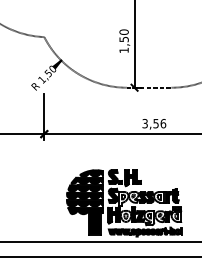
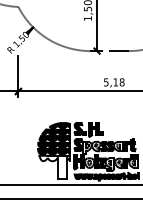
text: (154, 123) -> (114, 82), 3,56 -> 5,18
fill: (85, 220) -> (54, 166), removed

